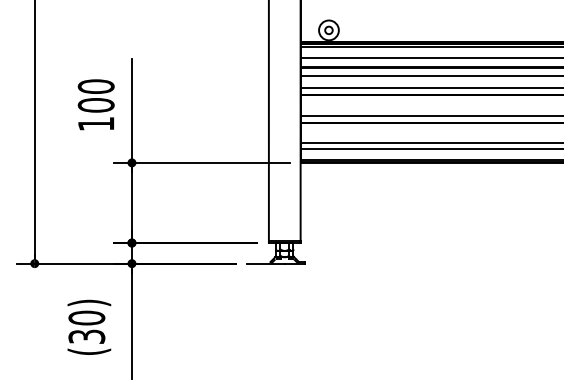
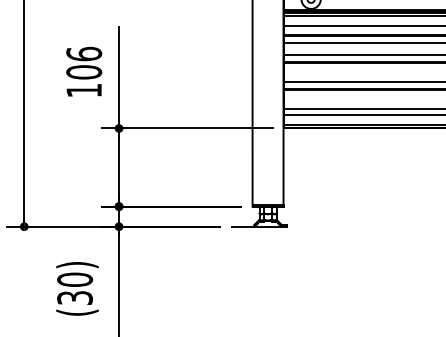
text: (95, 86) -> (83, 53), 100 -> 106

